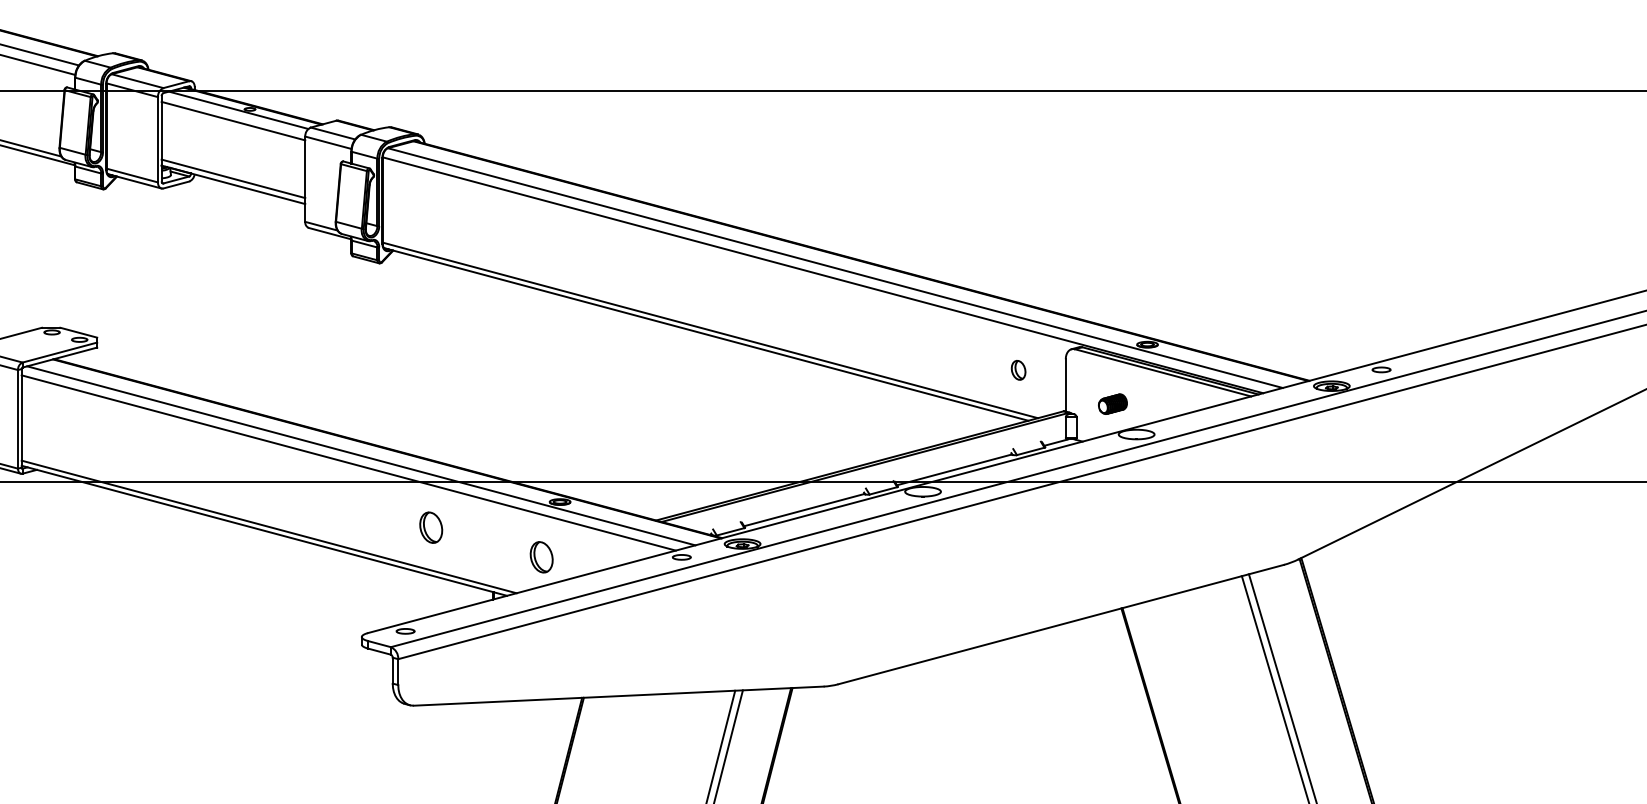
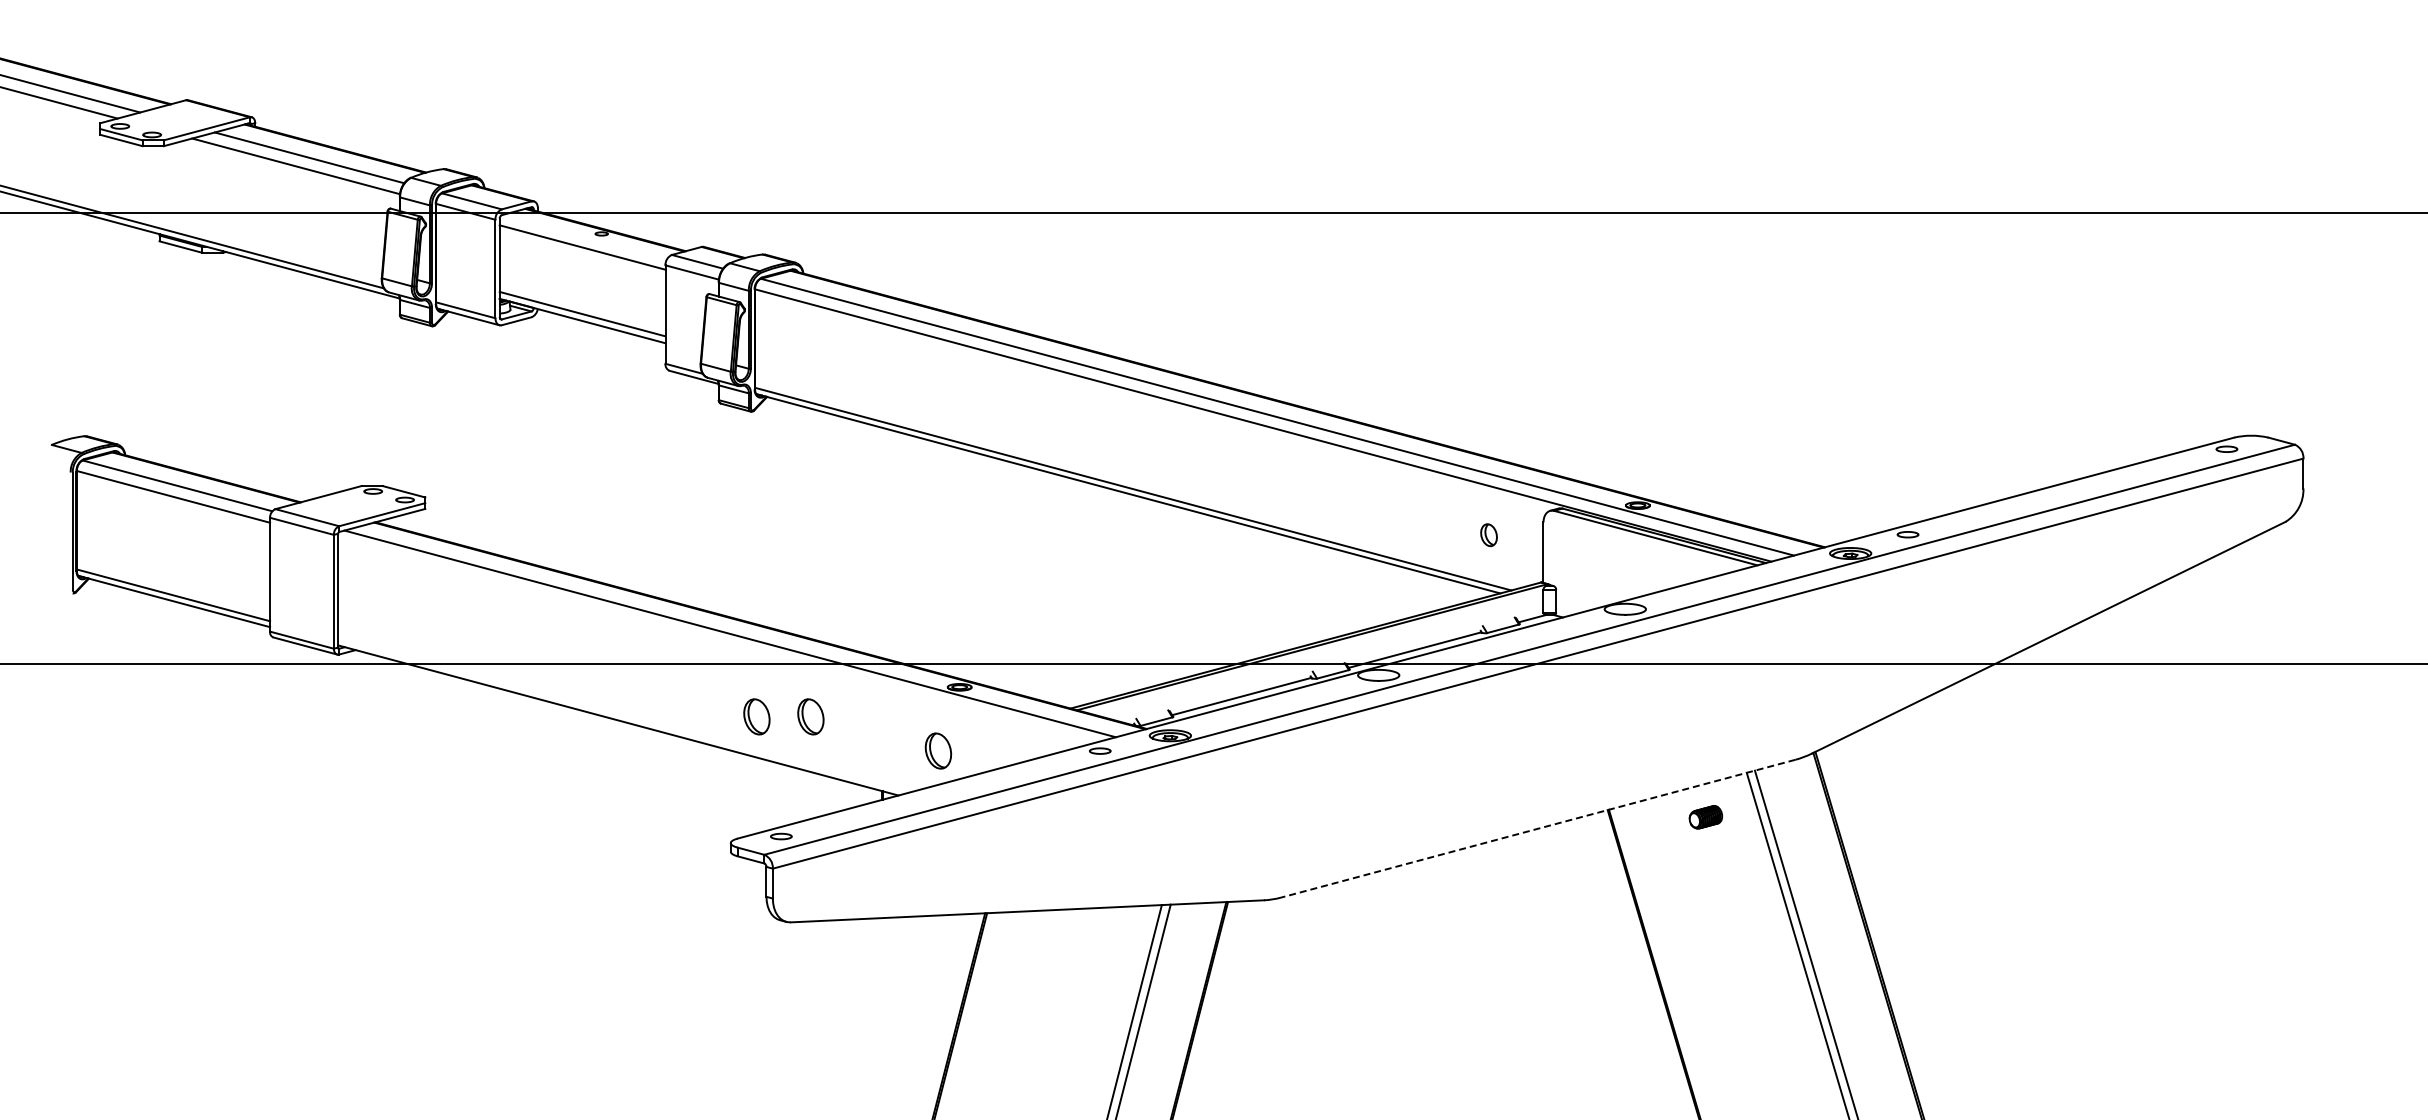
line: (238, 109) -> (588, 234), removed
part: (1112, 404) -> (1705, 817), moved
line: (348, 463) -> (715, 642), removed
line: (268, 526) -> (623, 715), removed
part: (384, 527) -> (756, 716), added
line: (1060, 624) -> (1537, 828), solid -> dashed

